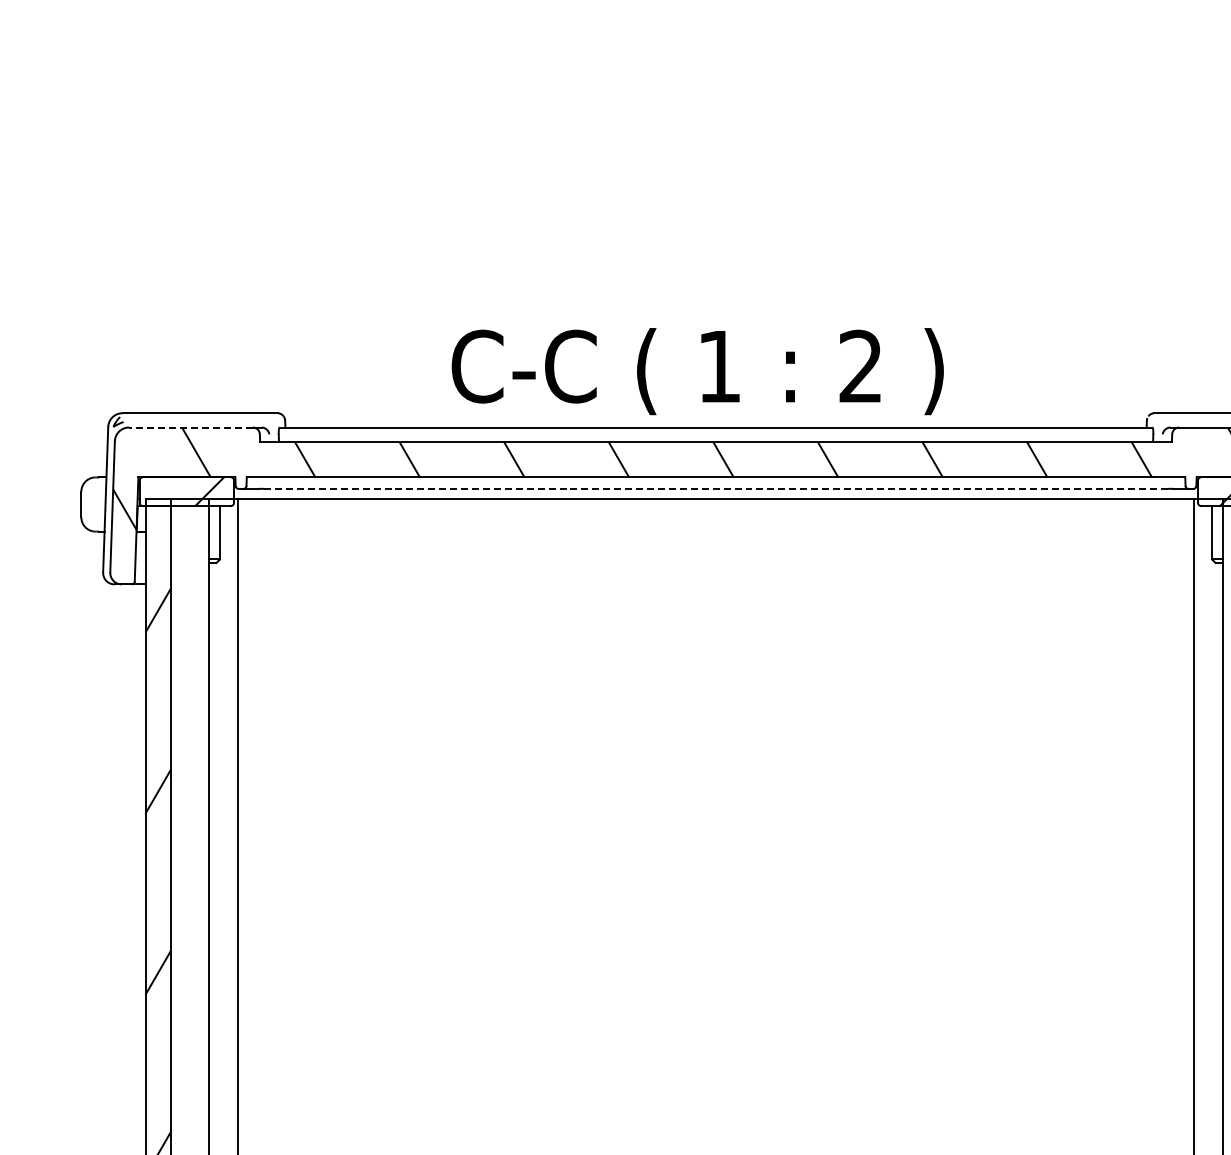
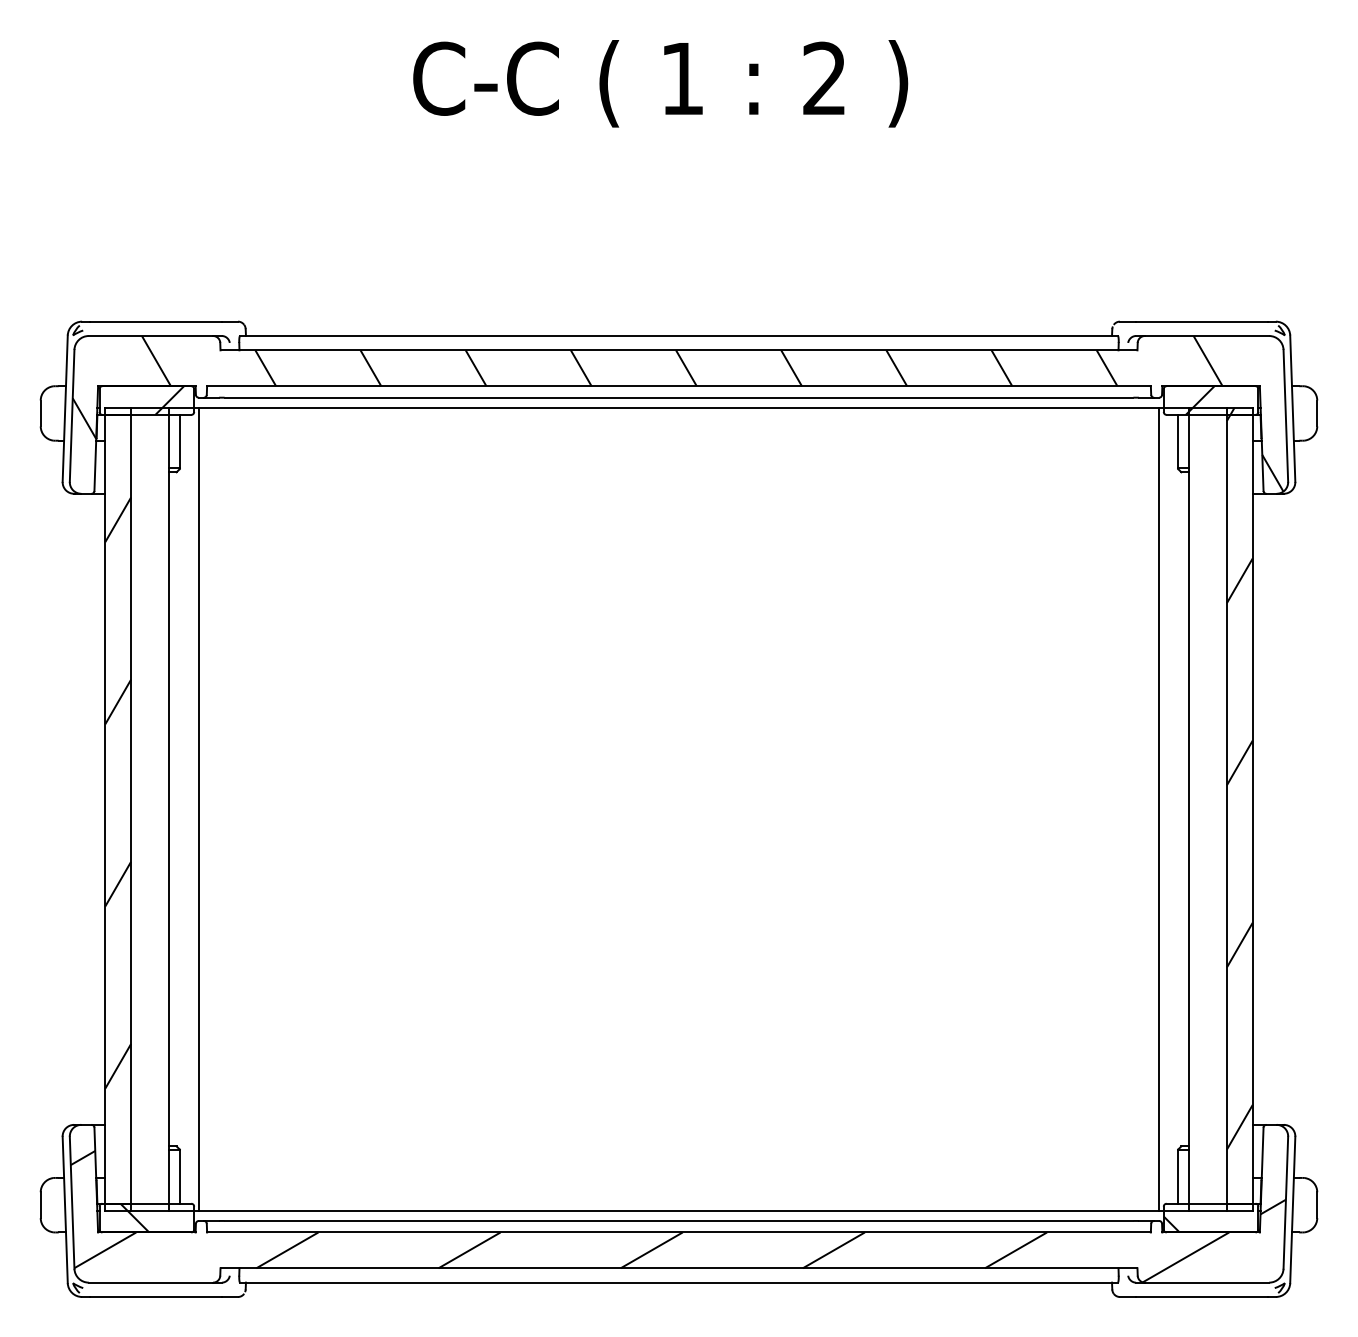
text: (697, 371) -> (660, 83), moved
line: (190, 427) -> (150, 336), dashed -> solid
line: (716, 488) -> (679, 397), dashed -> solid

